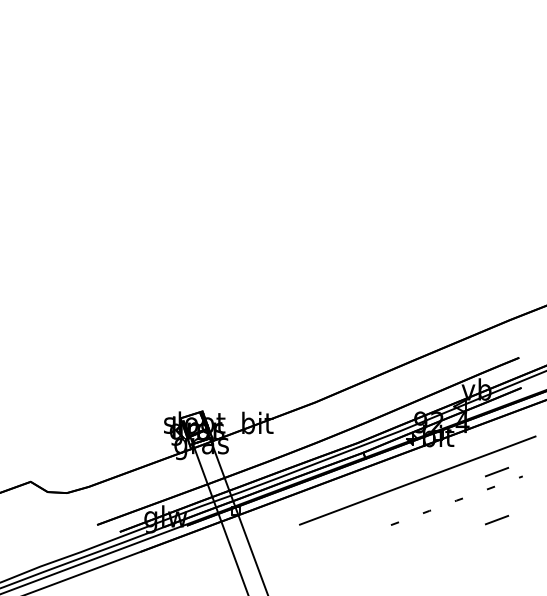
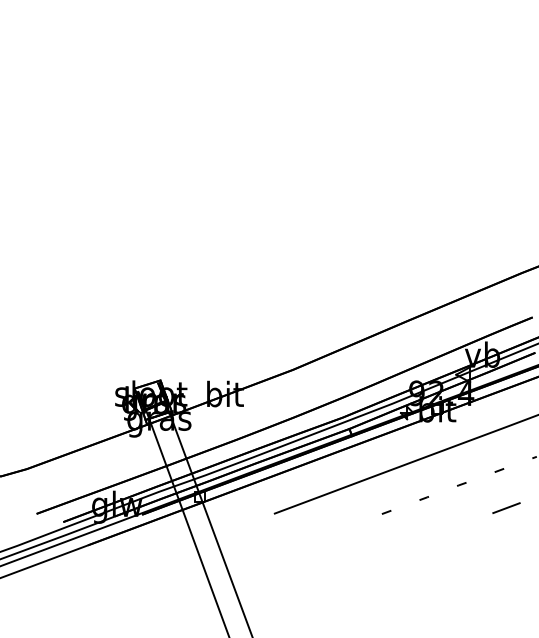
line: (497, 472) -> (507, 452), removed

